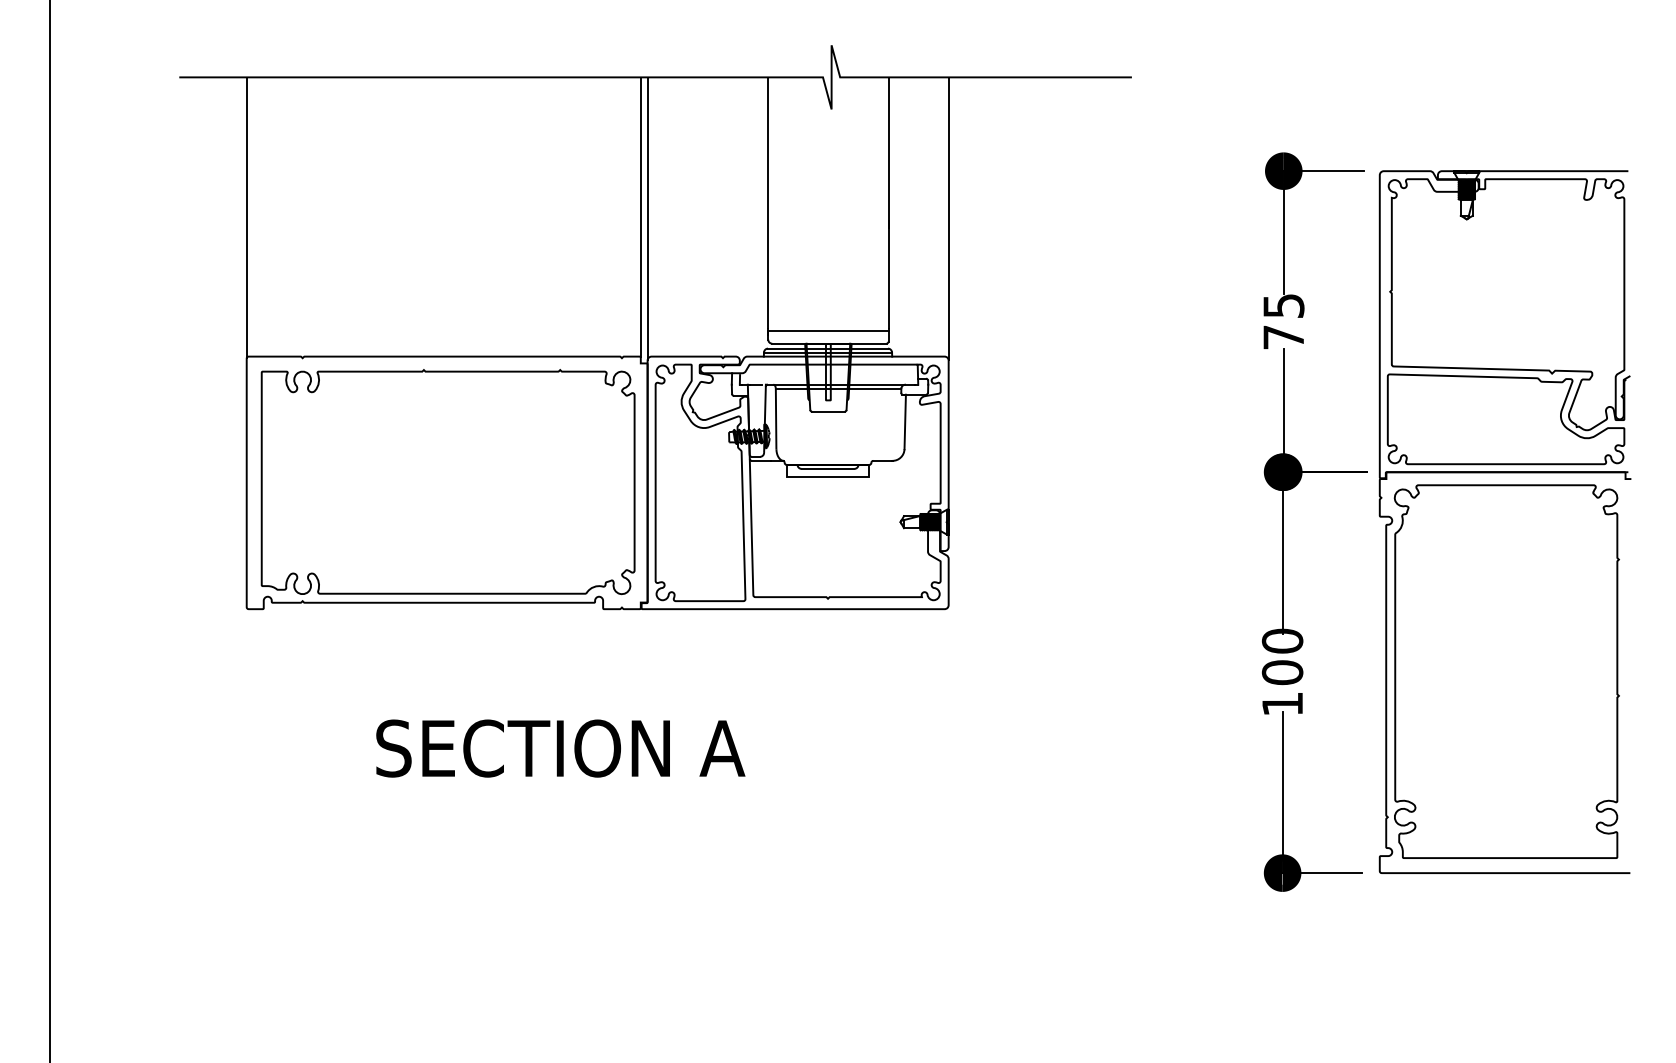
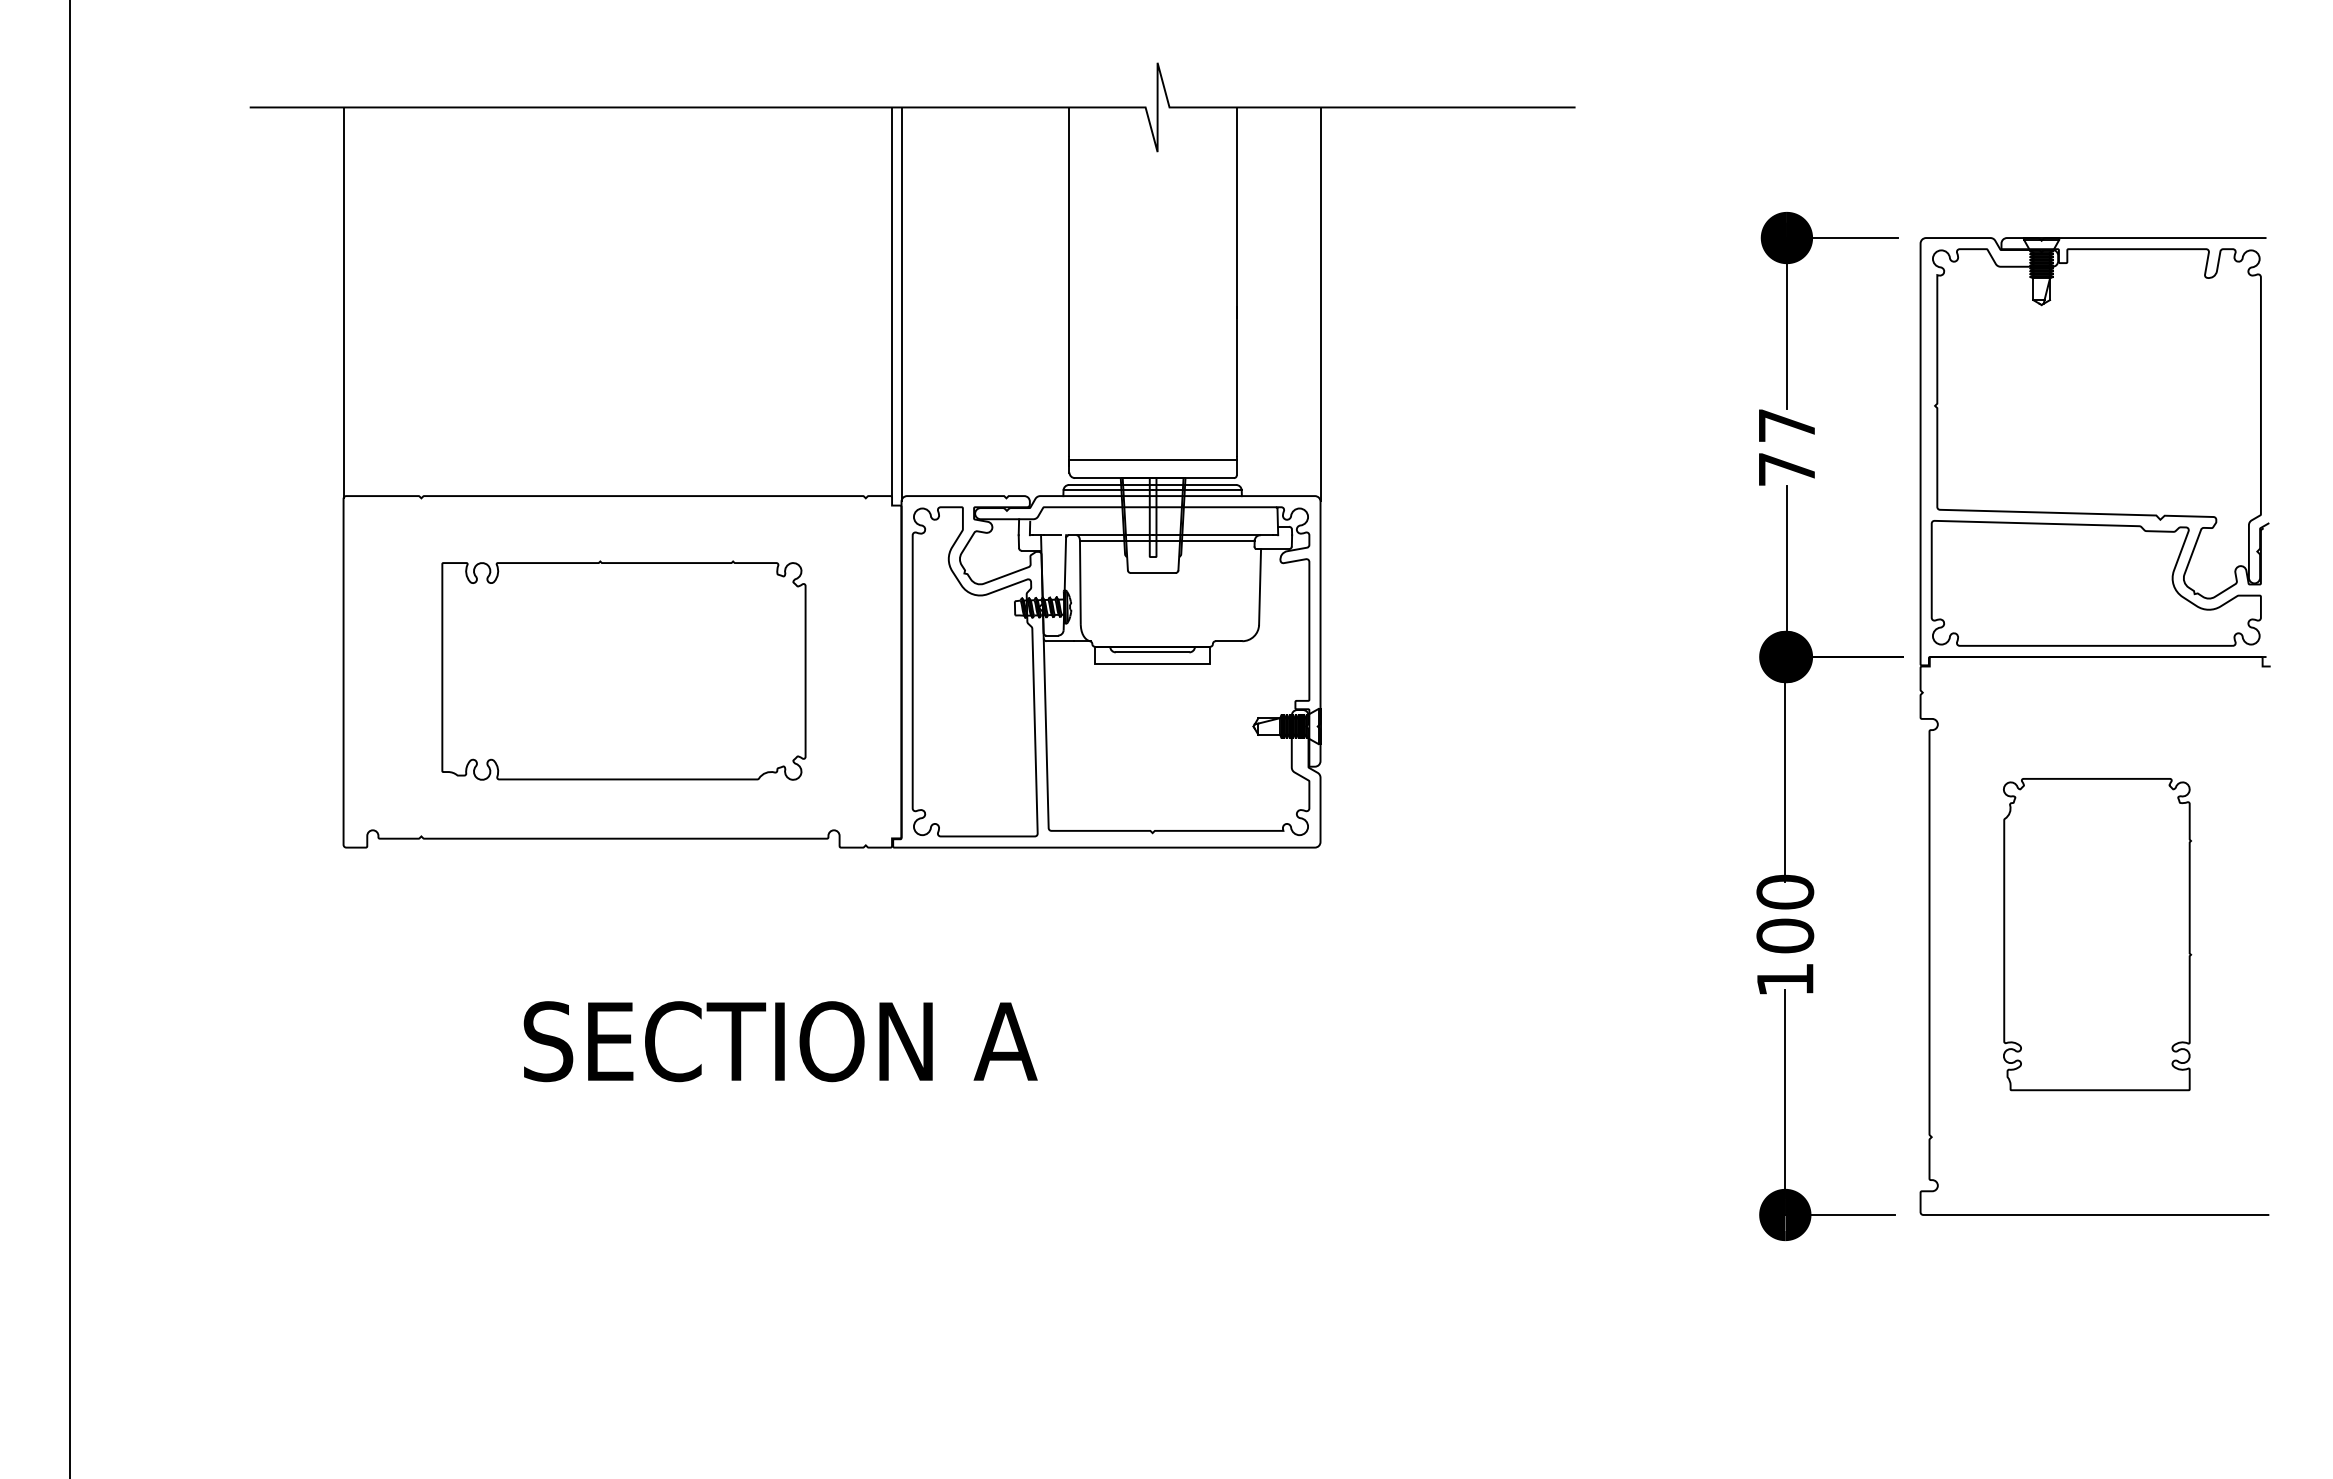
text: (1284, 305) -> (1787, 425), 75 -> 77
part: (447, 481) -> (623, 670), size x0.7
part: (1506, 671) -> (2097, 934), size x0.6

